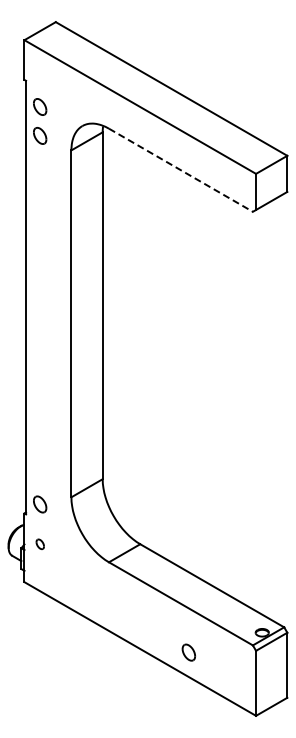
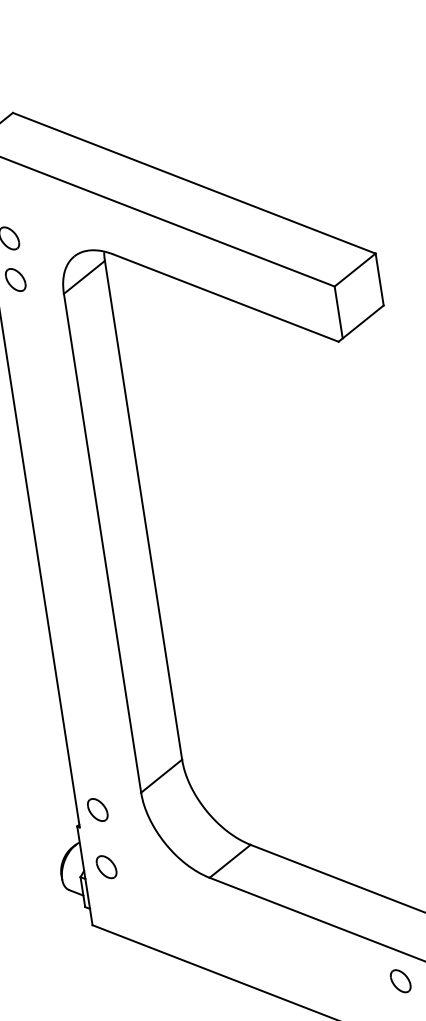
line: (181, 170) -> (226, 298), dashed -> solid
part: (40, 544) -> (107, 867), size x1.67
part: (188, 652) -> (400, 981), moved

